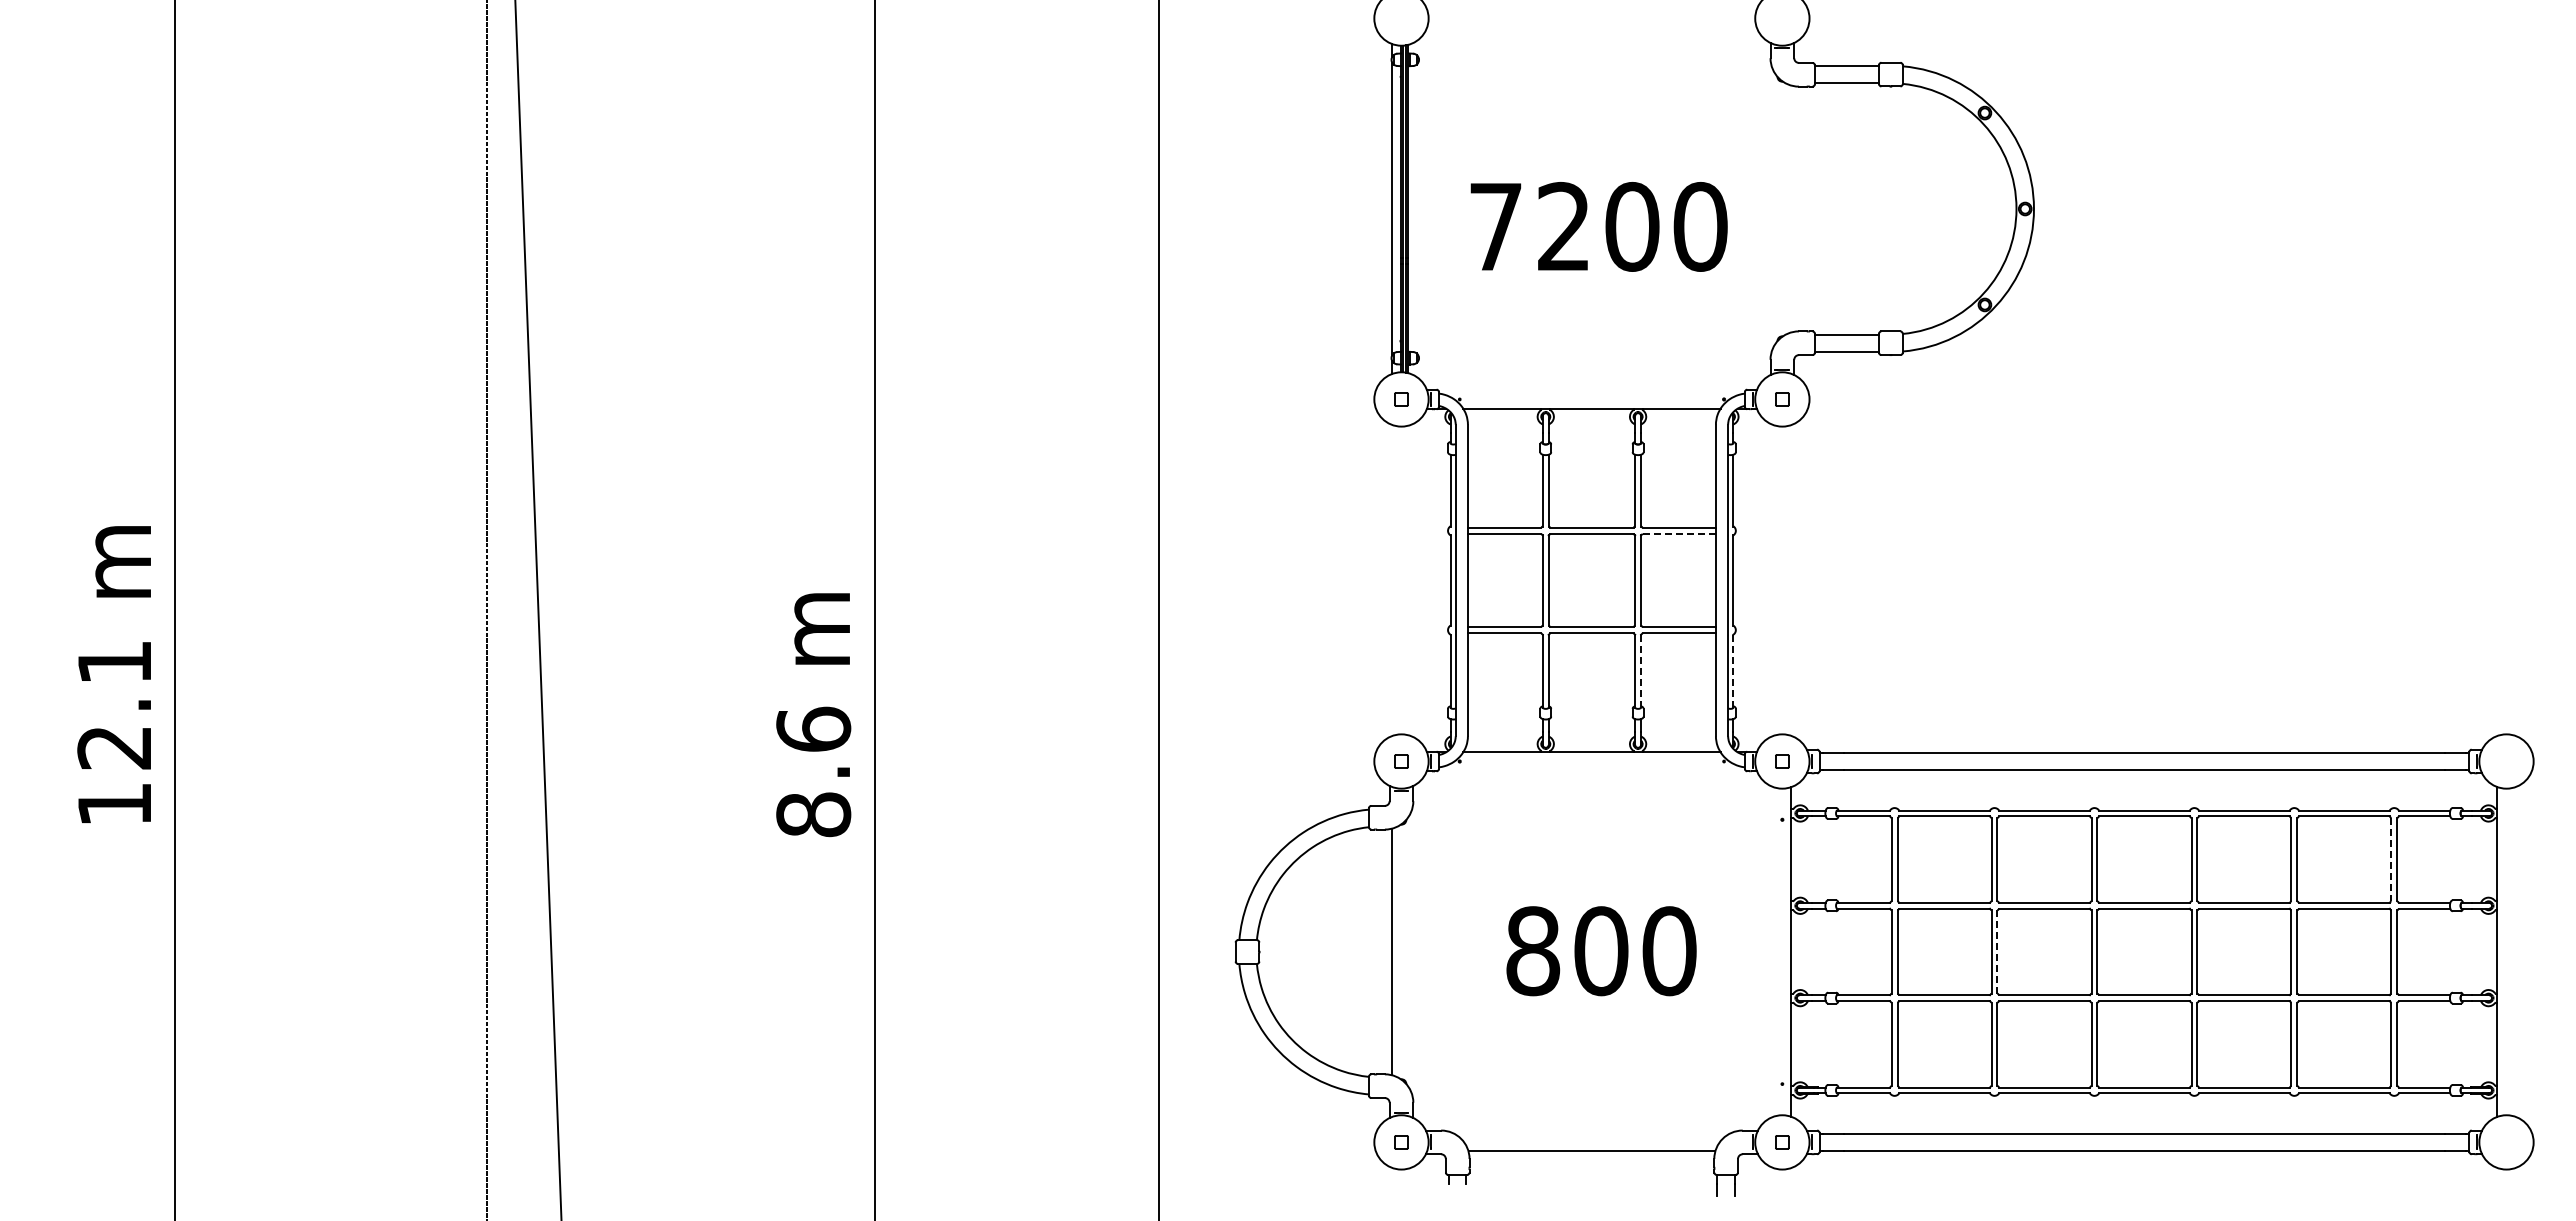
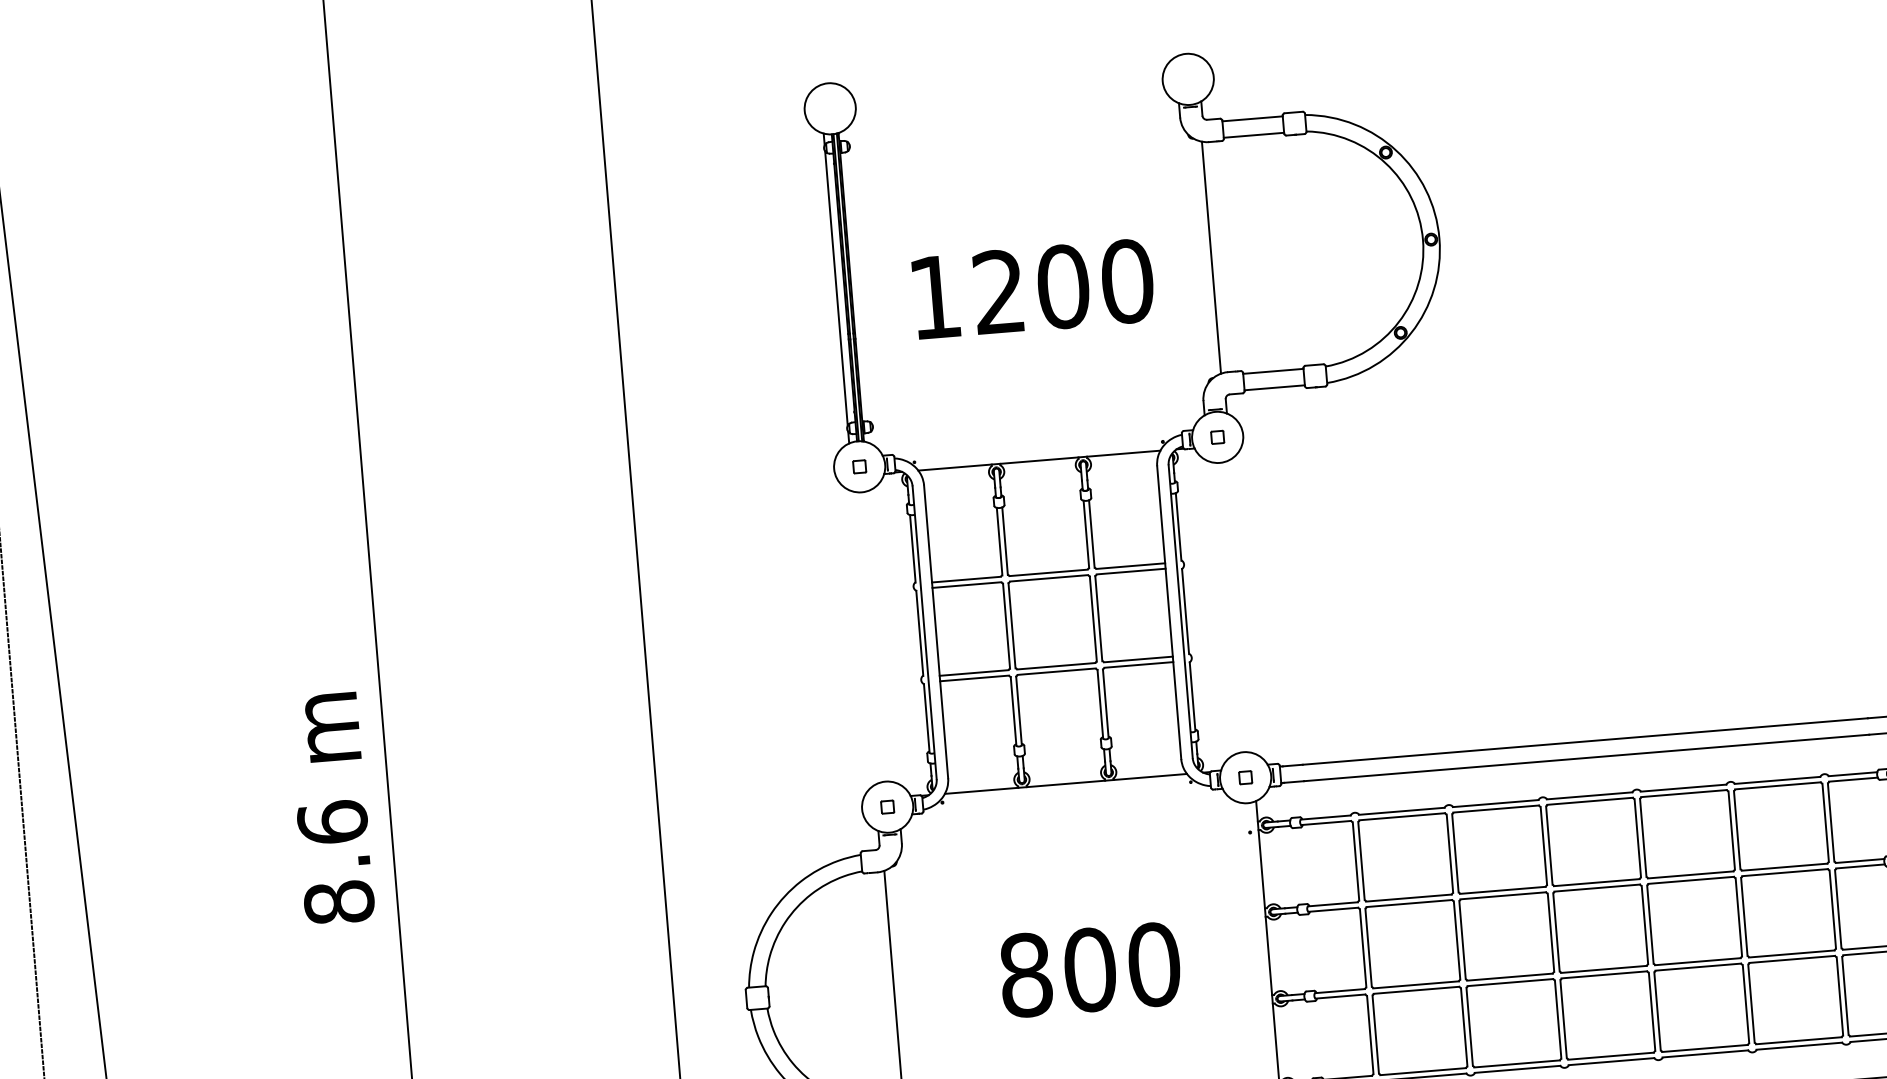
line: (1791, 208) -> (1211, 257), added
text: (1495, 226) -> (934, 297), 7200 -> 1200
line: (1679, 533) -> (1131, 571), dashed -> solid
line: (1641, 670) -> (1106, 703), dashed -> solid
line: (1733, 670) -> (1192, 695), dashed -> solid
line: (2391, 859) -> (1825, 822), dashed -> solid
line: (1997, 951) -> (1462, 939), dashed -> solid

